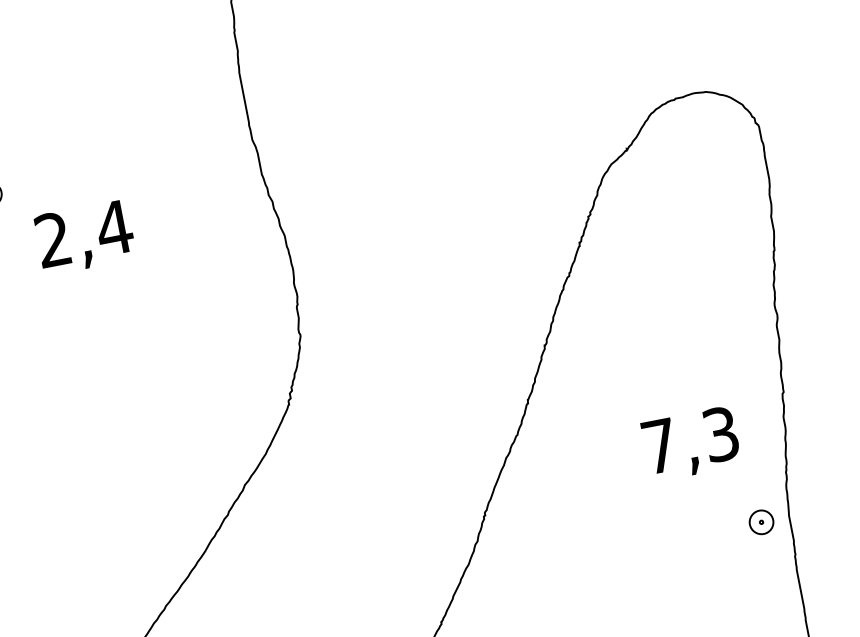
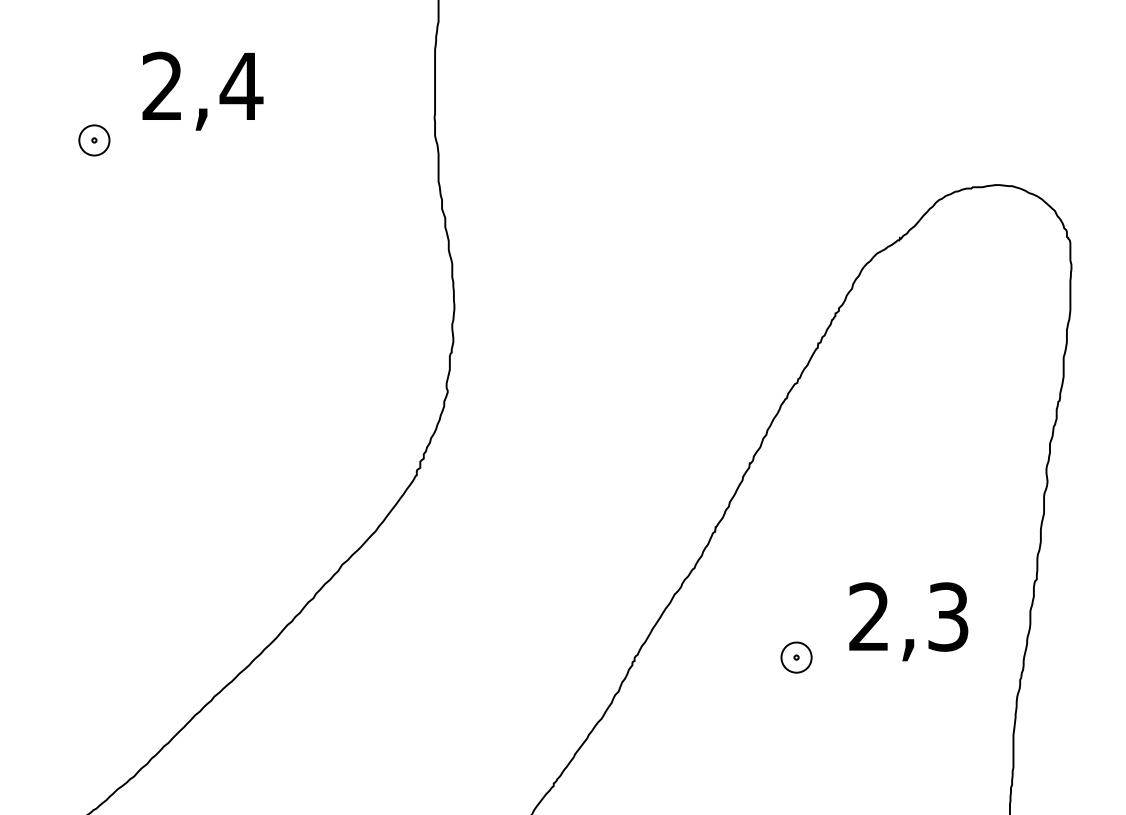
text: (84, 236) -> (202, 90), moved
text: (659, 445) -> (868, 616), 7,3 -> 2,3
part: (761, 522) -> (796, 657), moved

